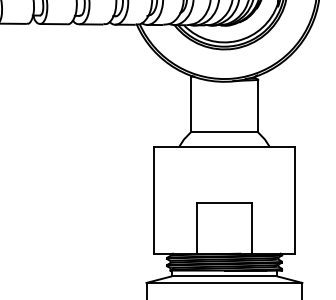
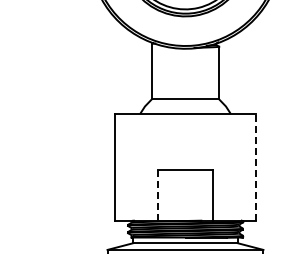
line: (294, 199) -> (255, 166), solid -> dashed
line: (196, 228) -> (157, 195), solid -> dashed

